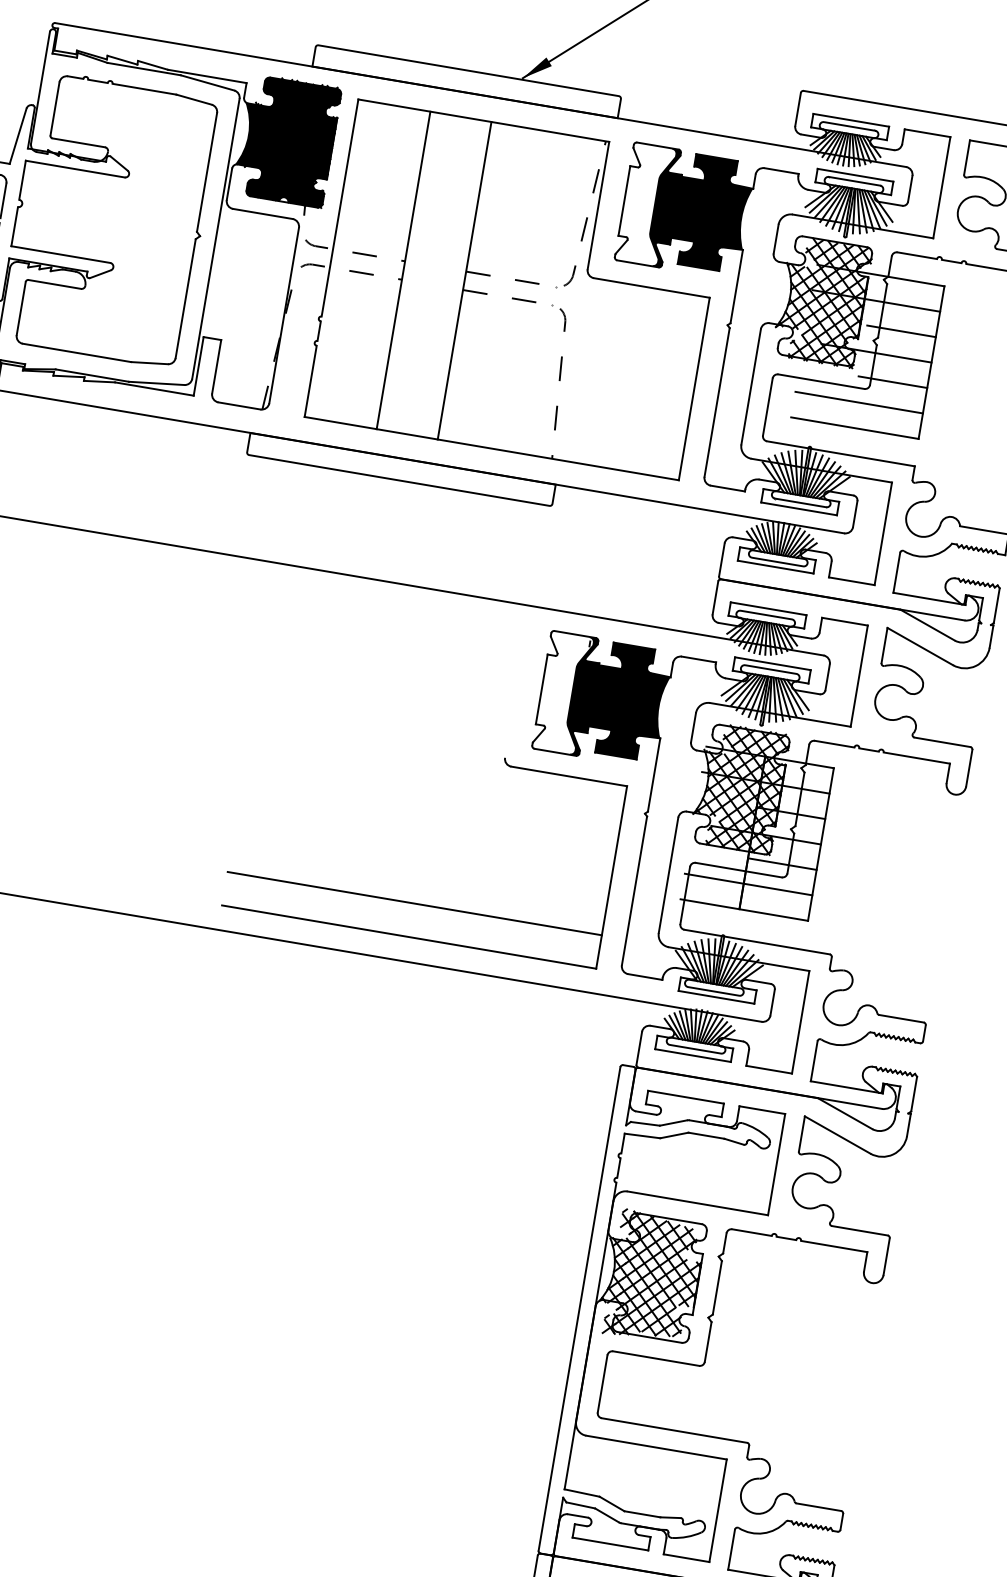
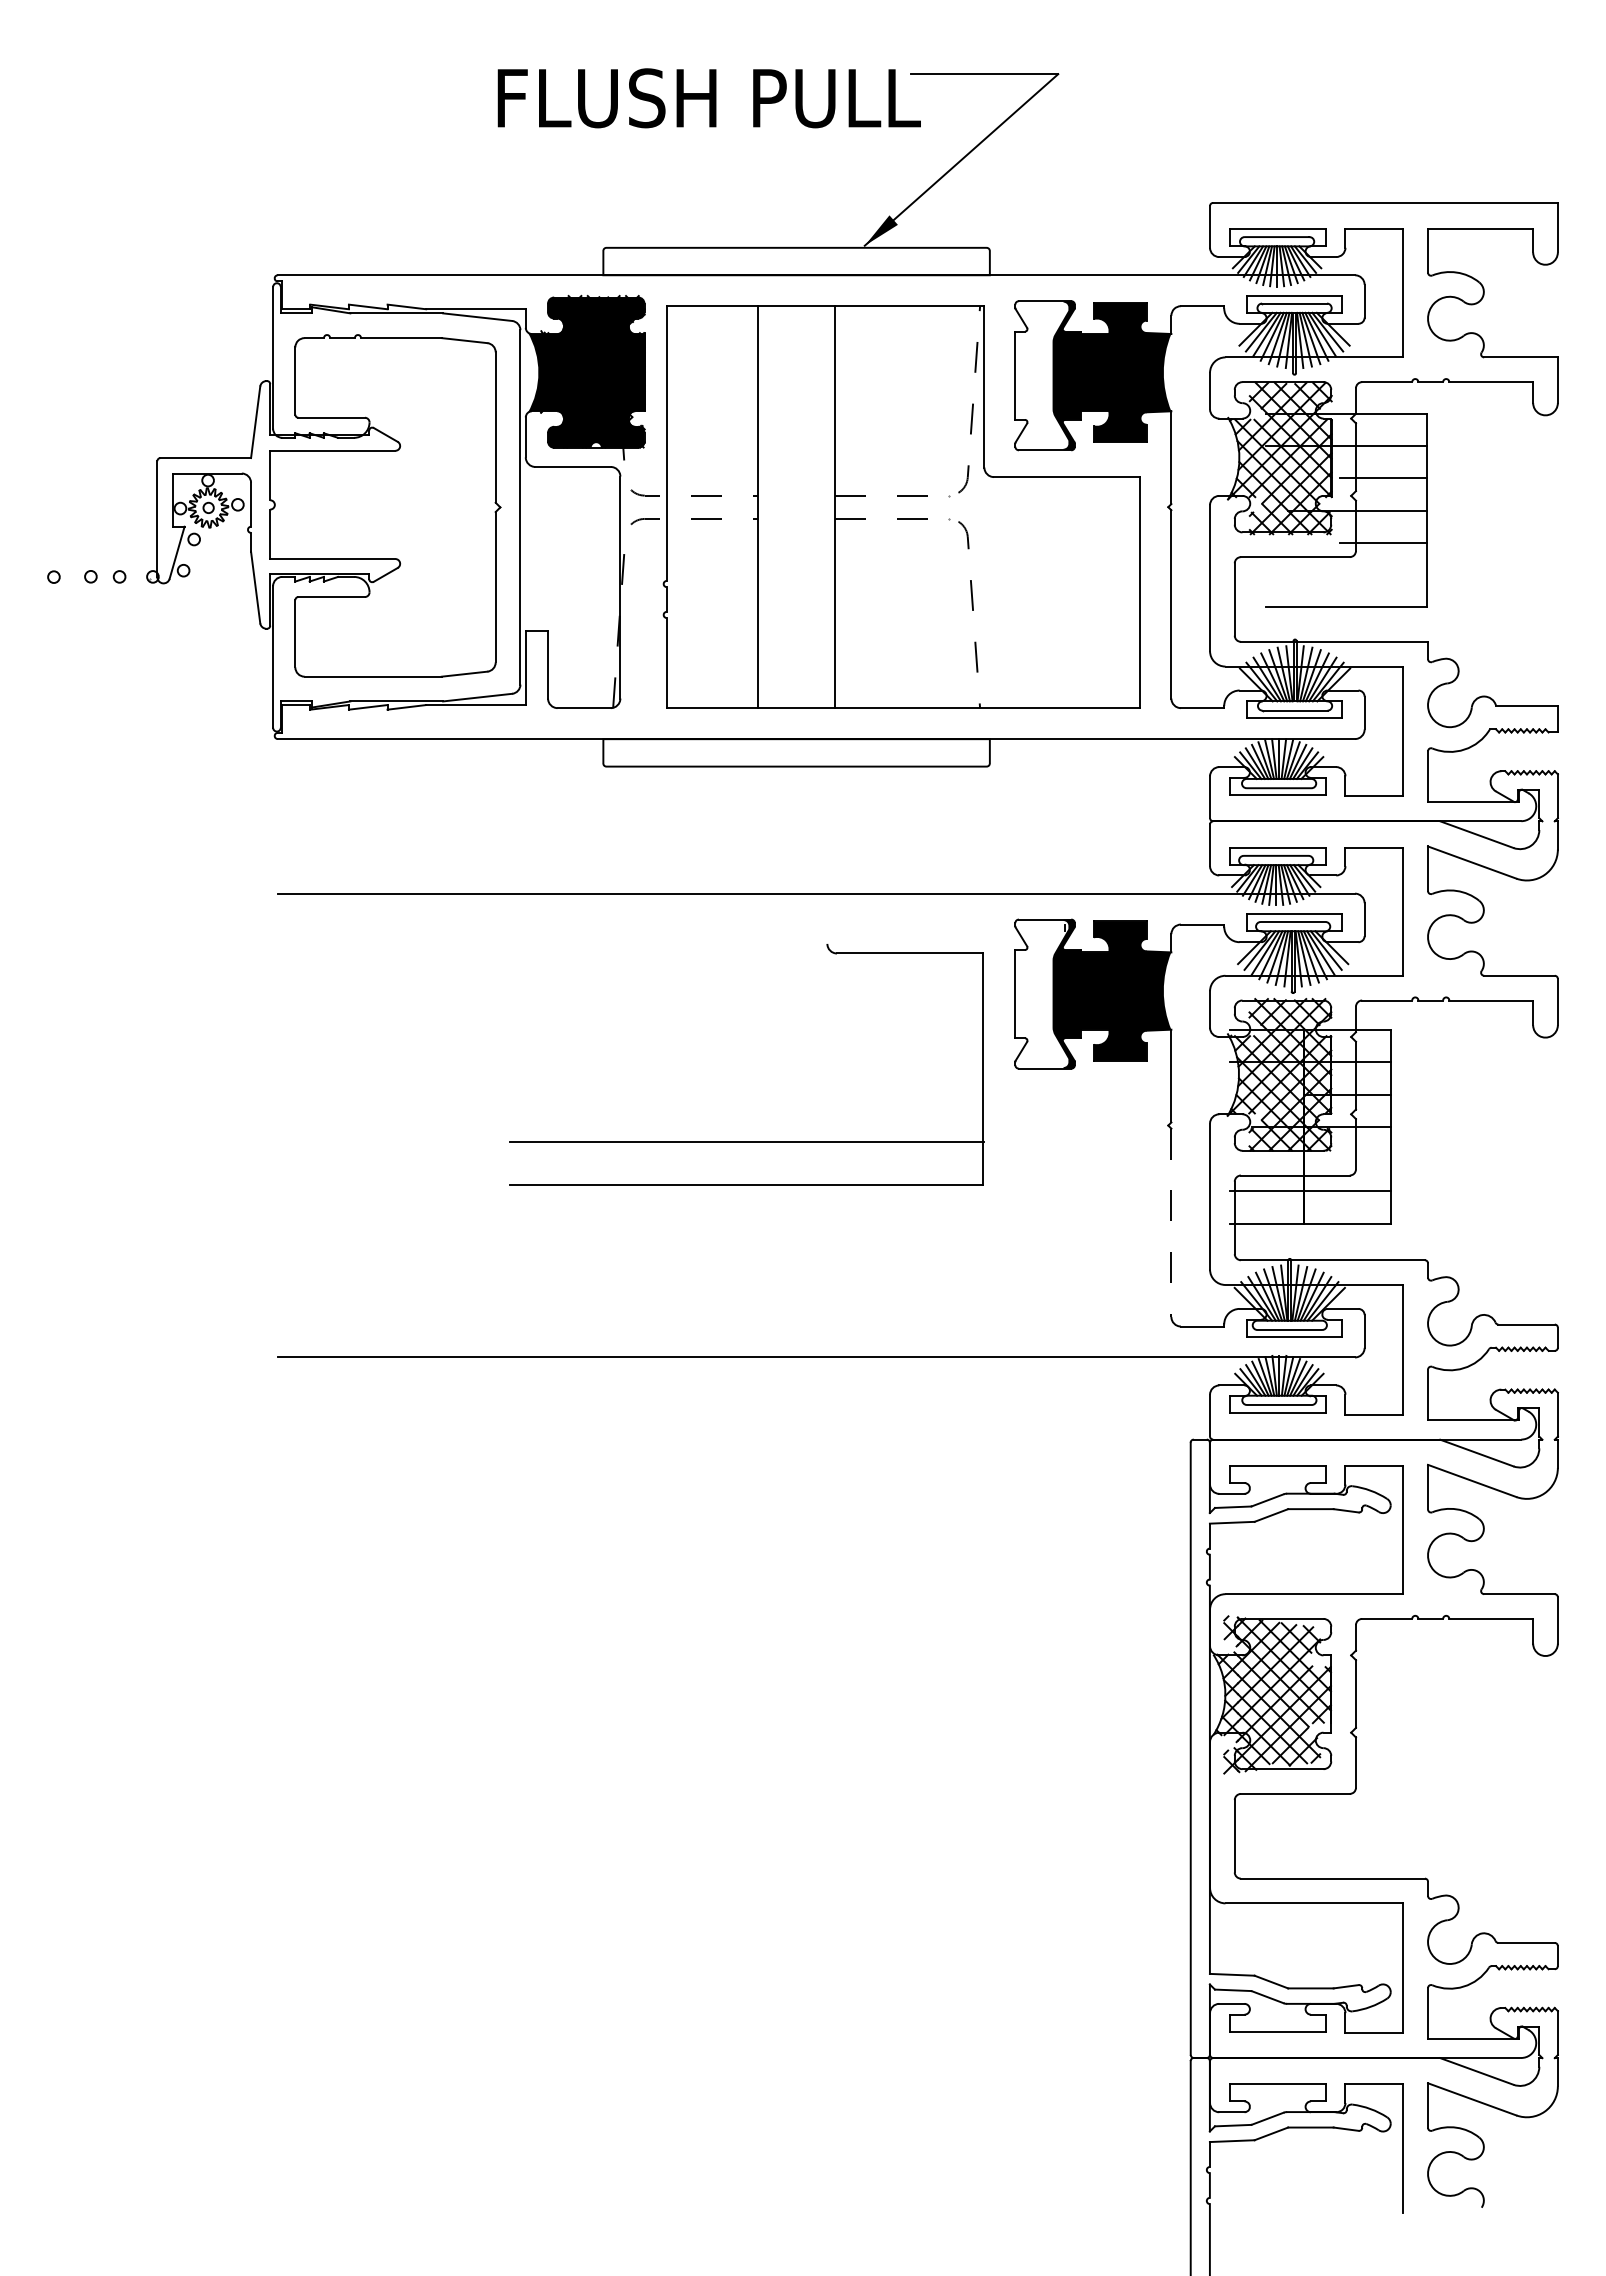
line: (859, 403) -> (1346, 575), removed
line: (782, 864) -> (1347, 1159), removed
line: (634, 891) -> (1171, 1223), solid -> dashed
part: (414, 903) -> (746, 1141), moved

